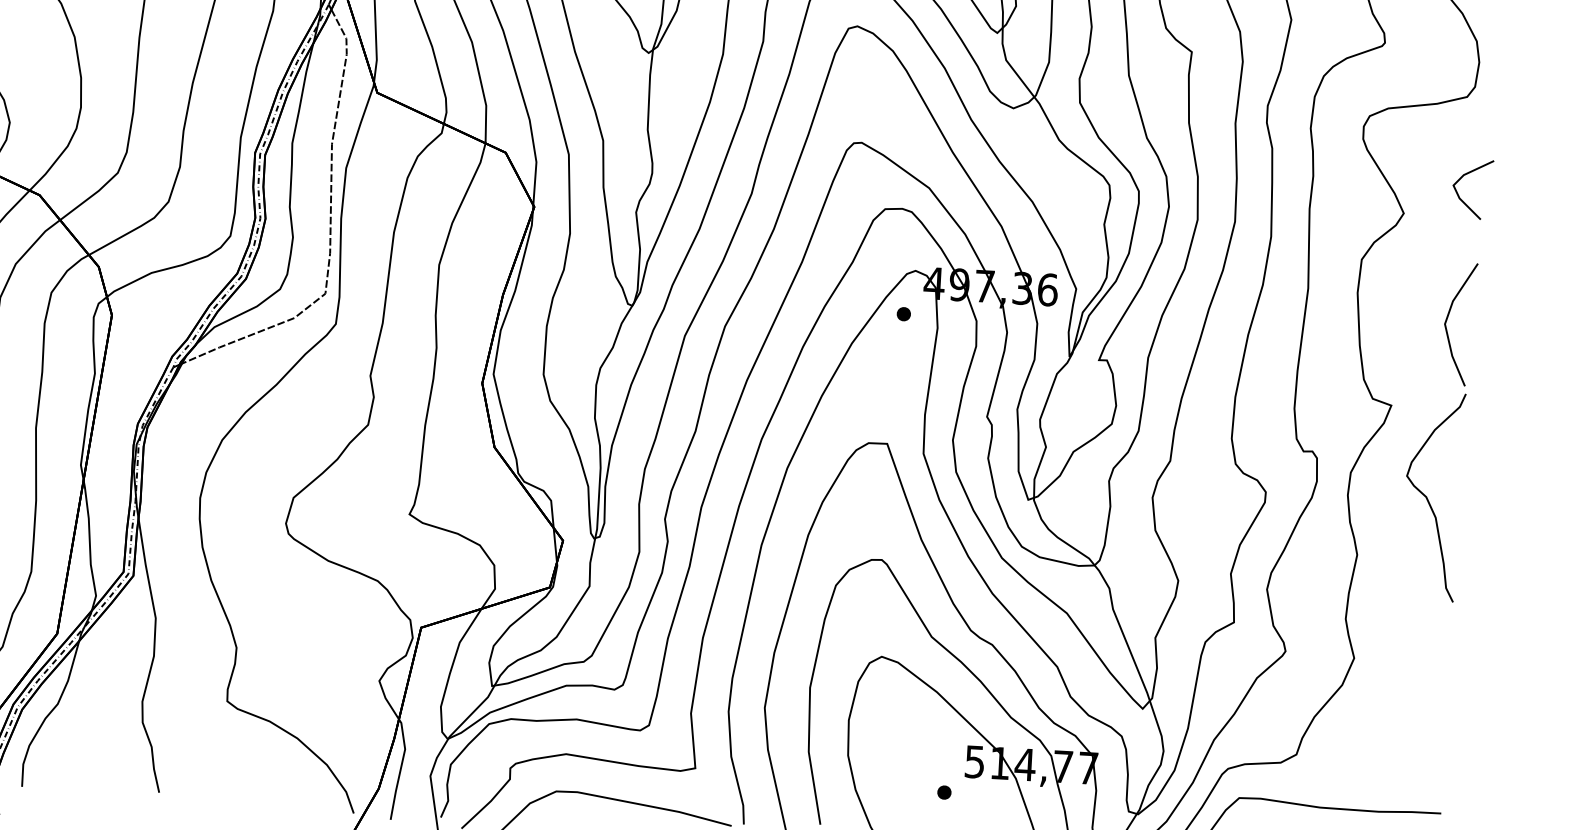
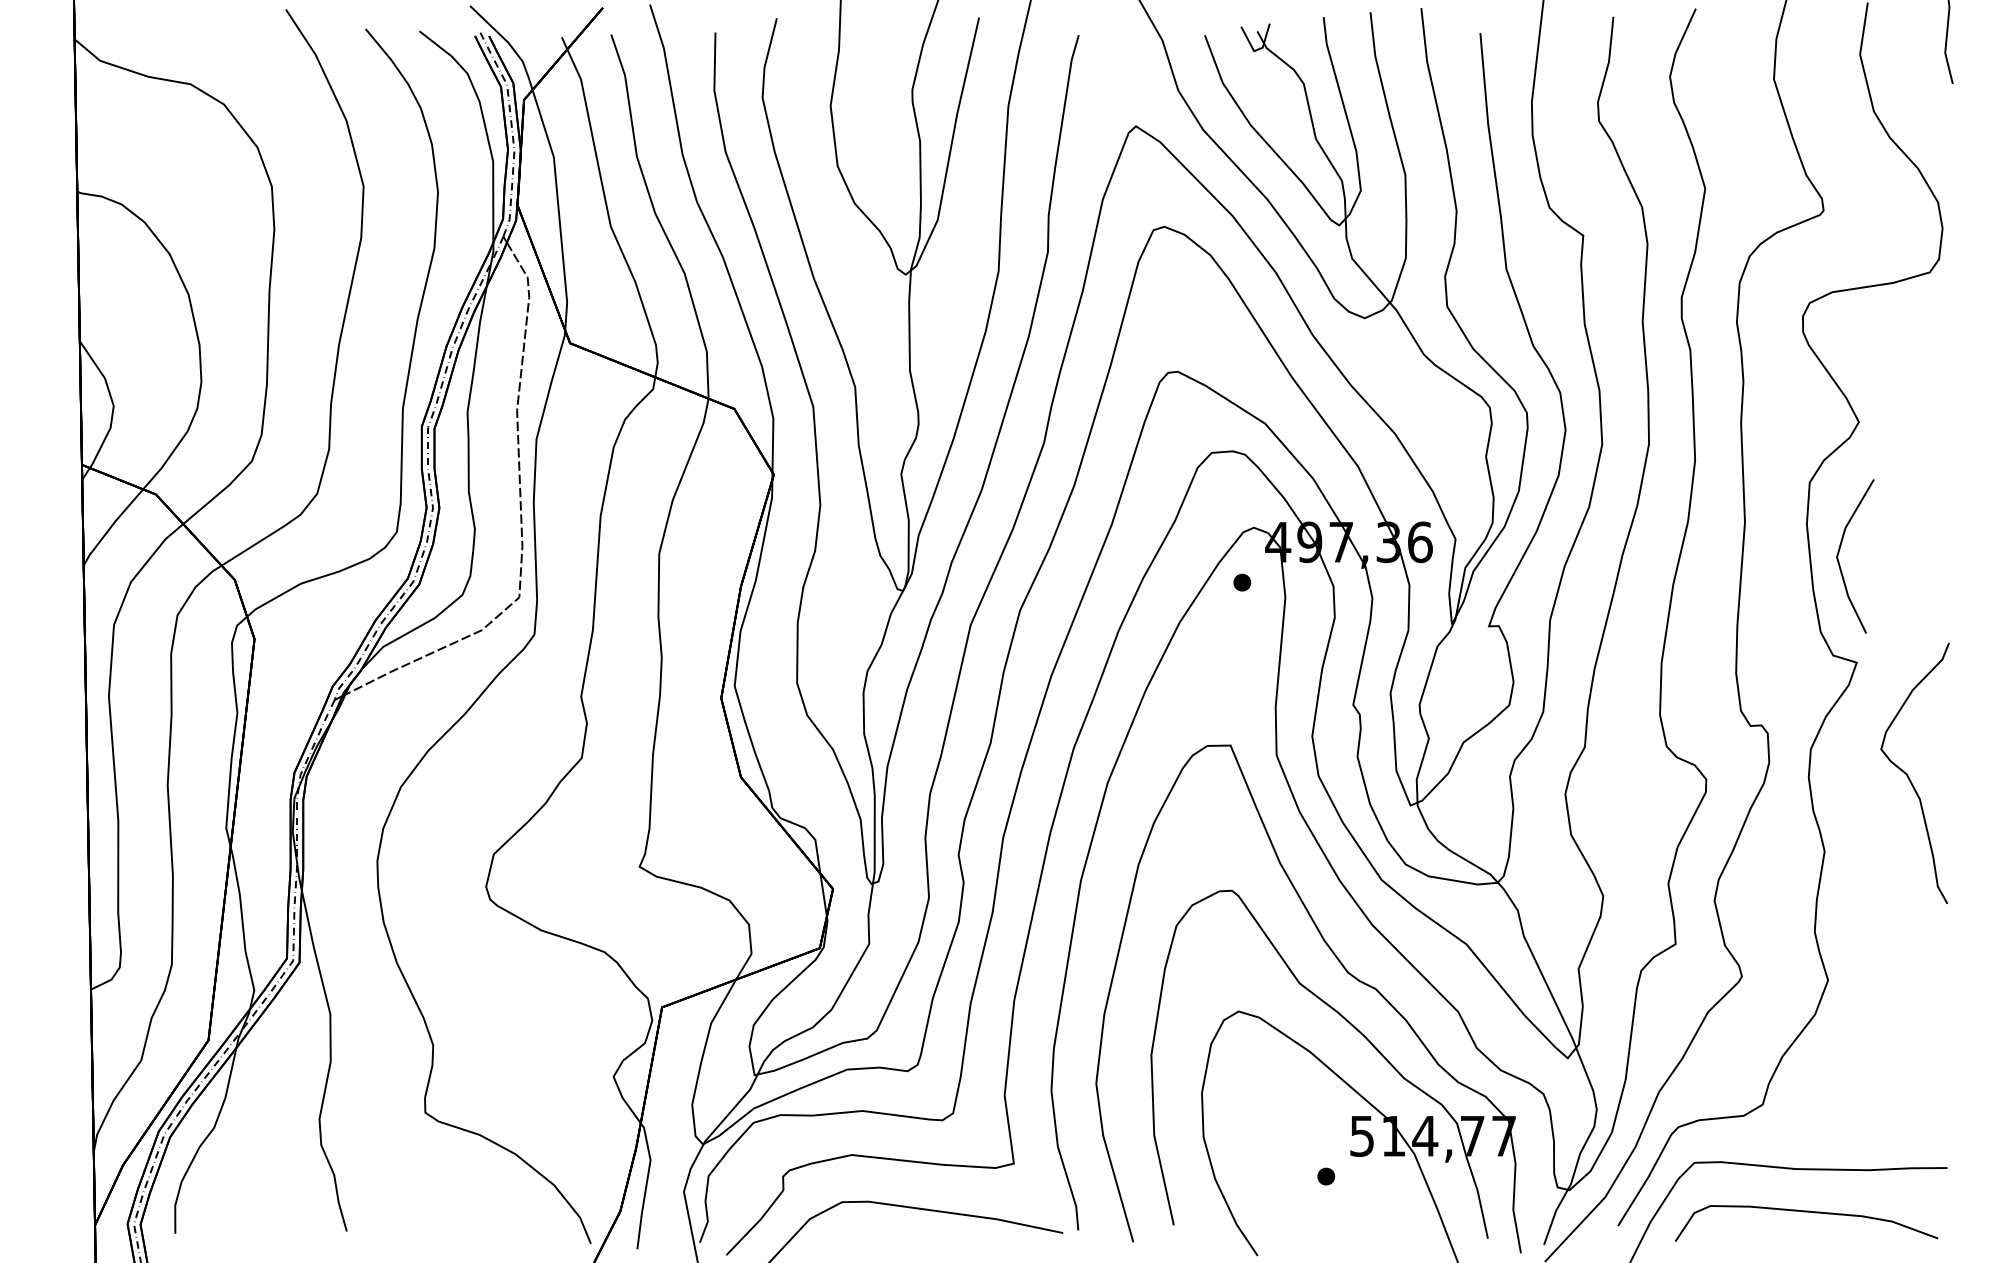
line: (1463, 177) -> (1930, 372), removed
line: (1447, 321) -> (1839, 553), moved

